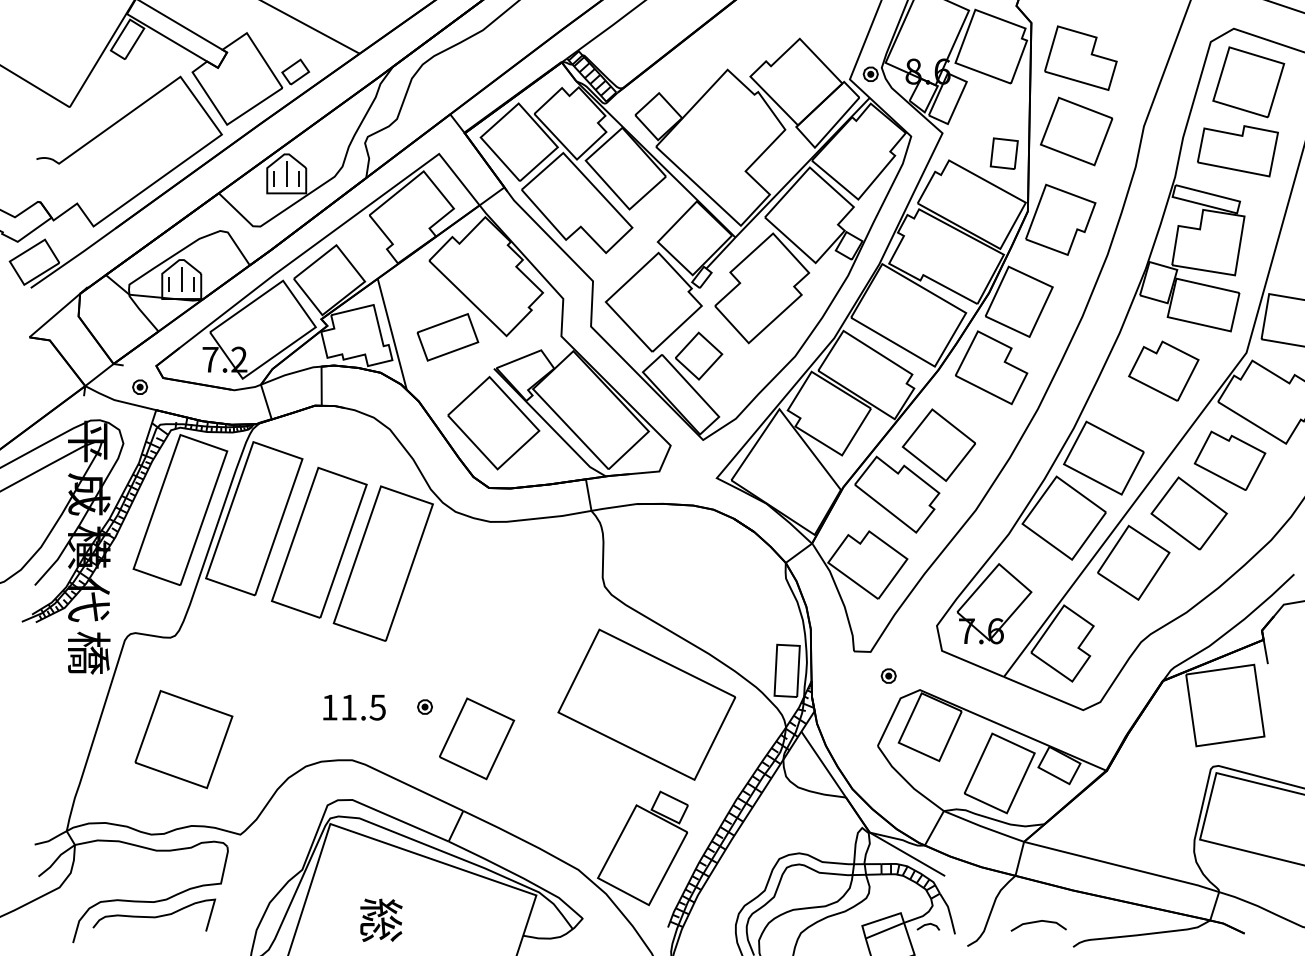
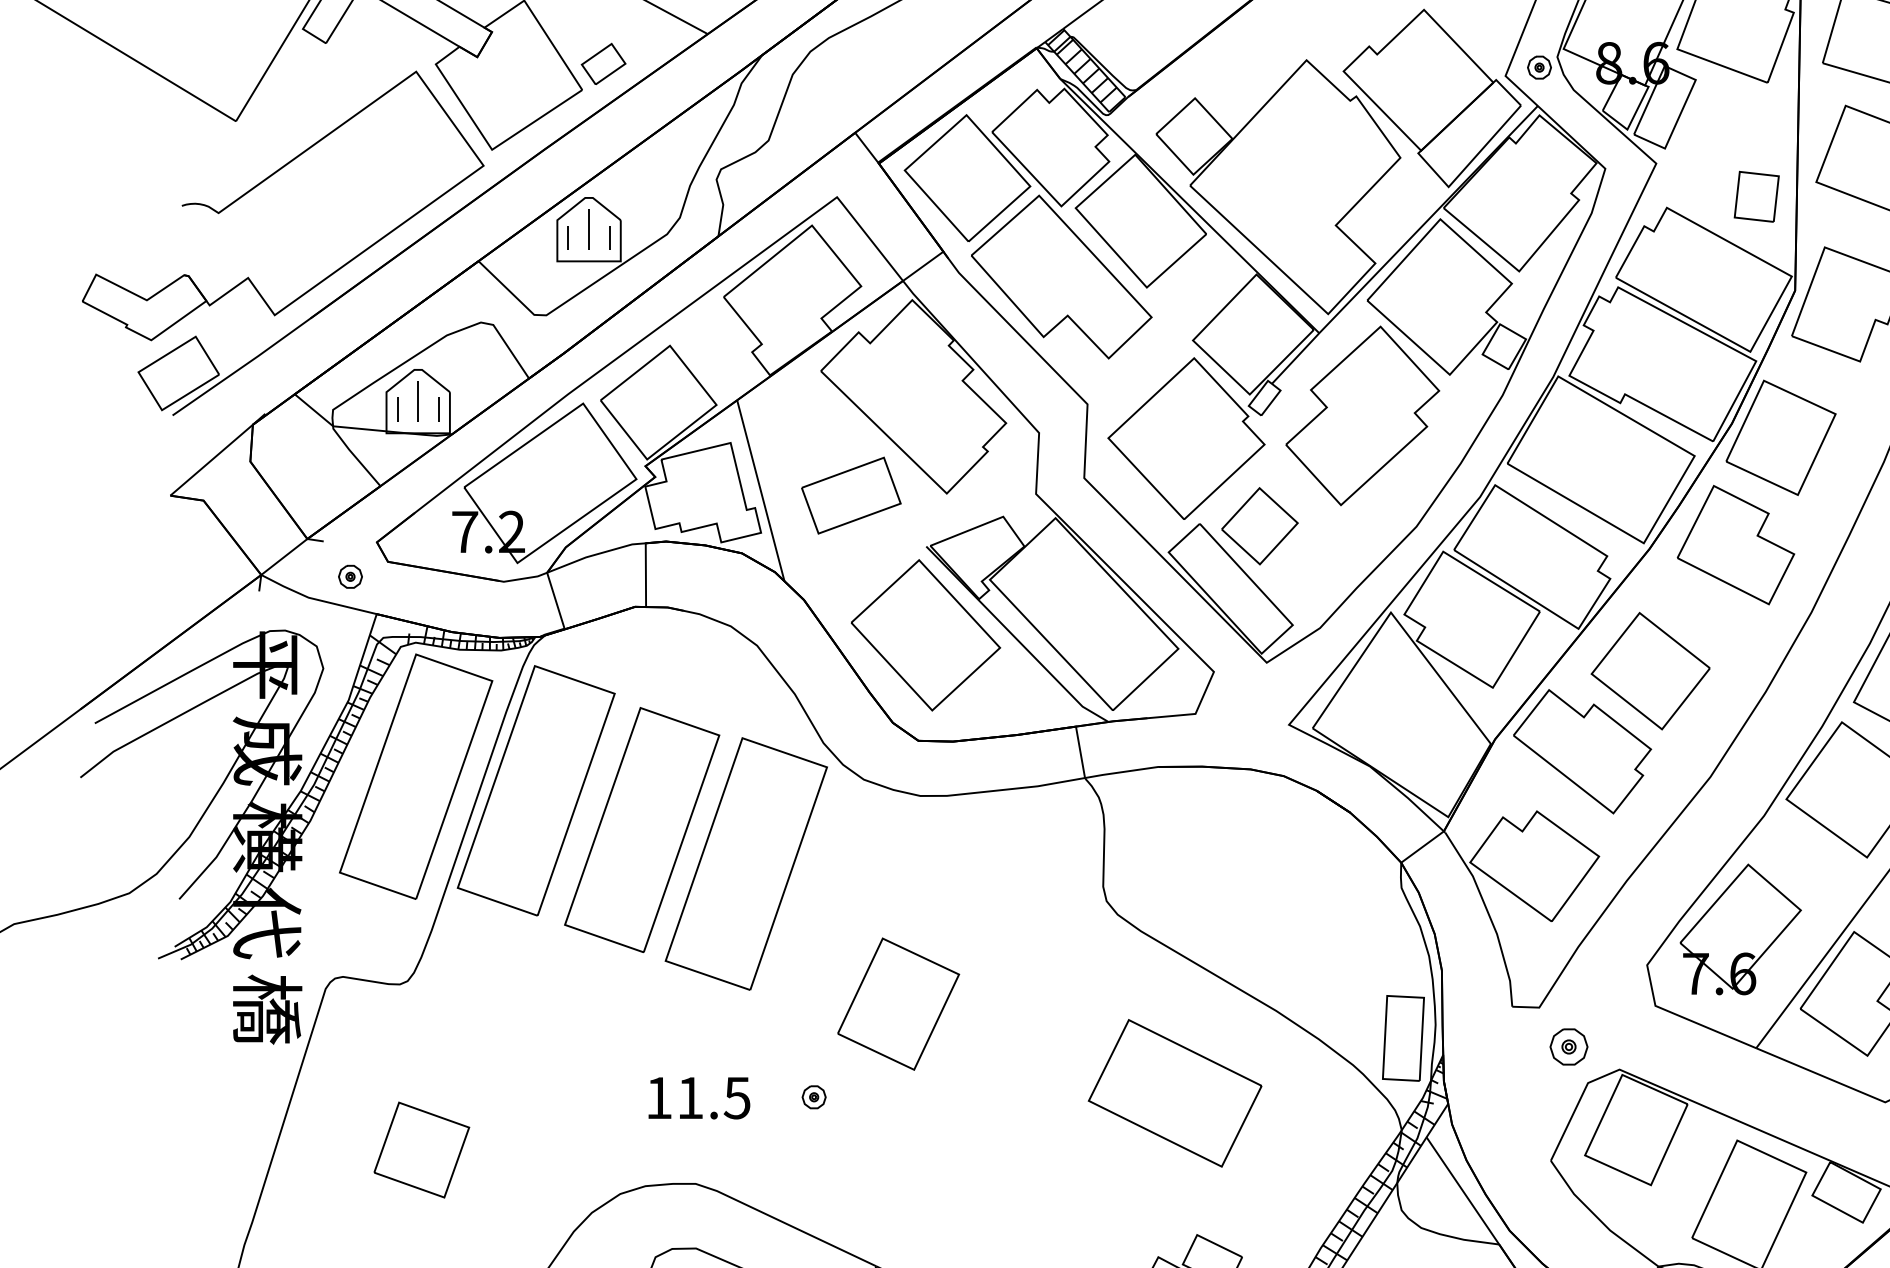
part: (888, 675) -> (1568, 1045), size x1.6
part: (646, 704) -> (1174, 1093), size x0.6
part: (477, 738) -> (899, 1003), moved
part: (183, 739) -> (421, 1150), size x0.6

